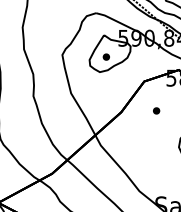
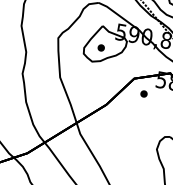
part: (156, 110) -> (144, 93), moved

